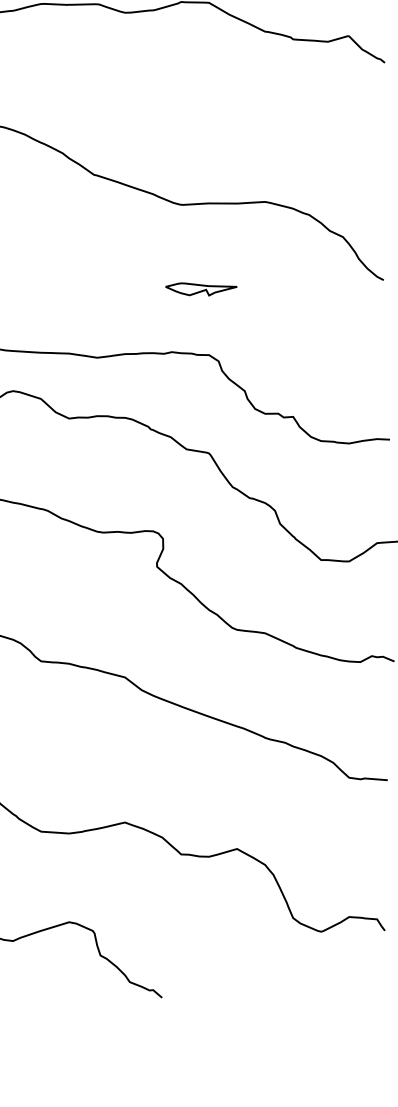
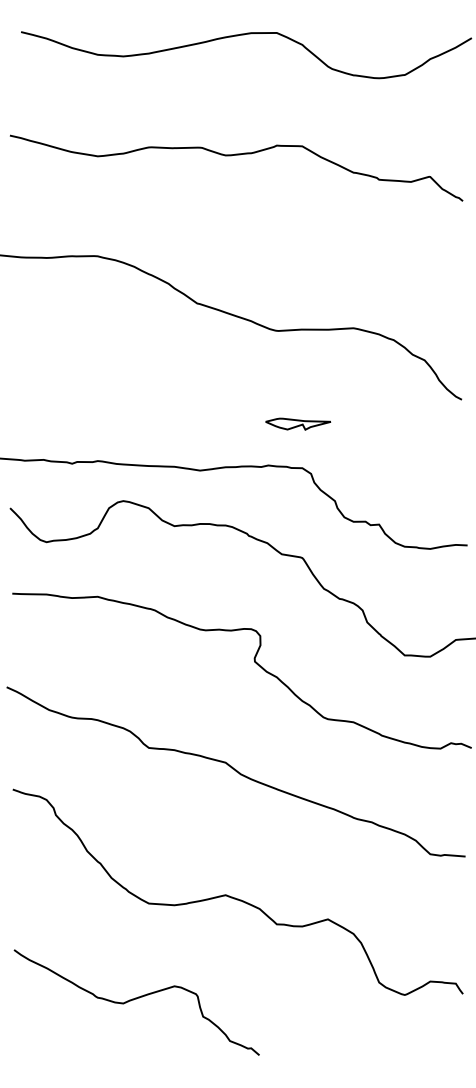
part: (201, 288) -> (298, 423), moved

